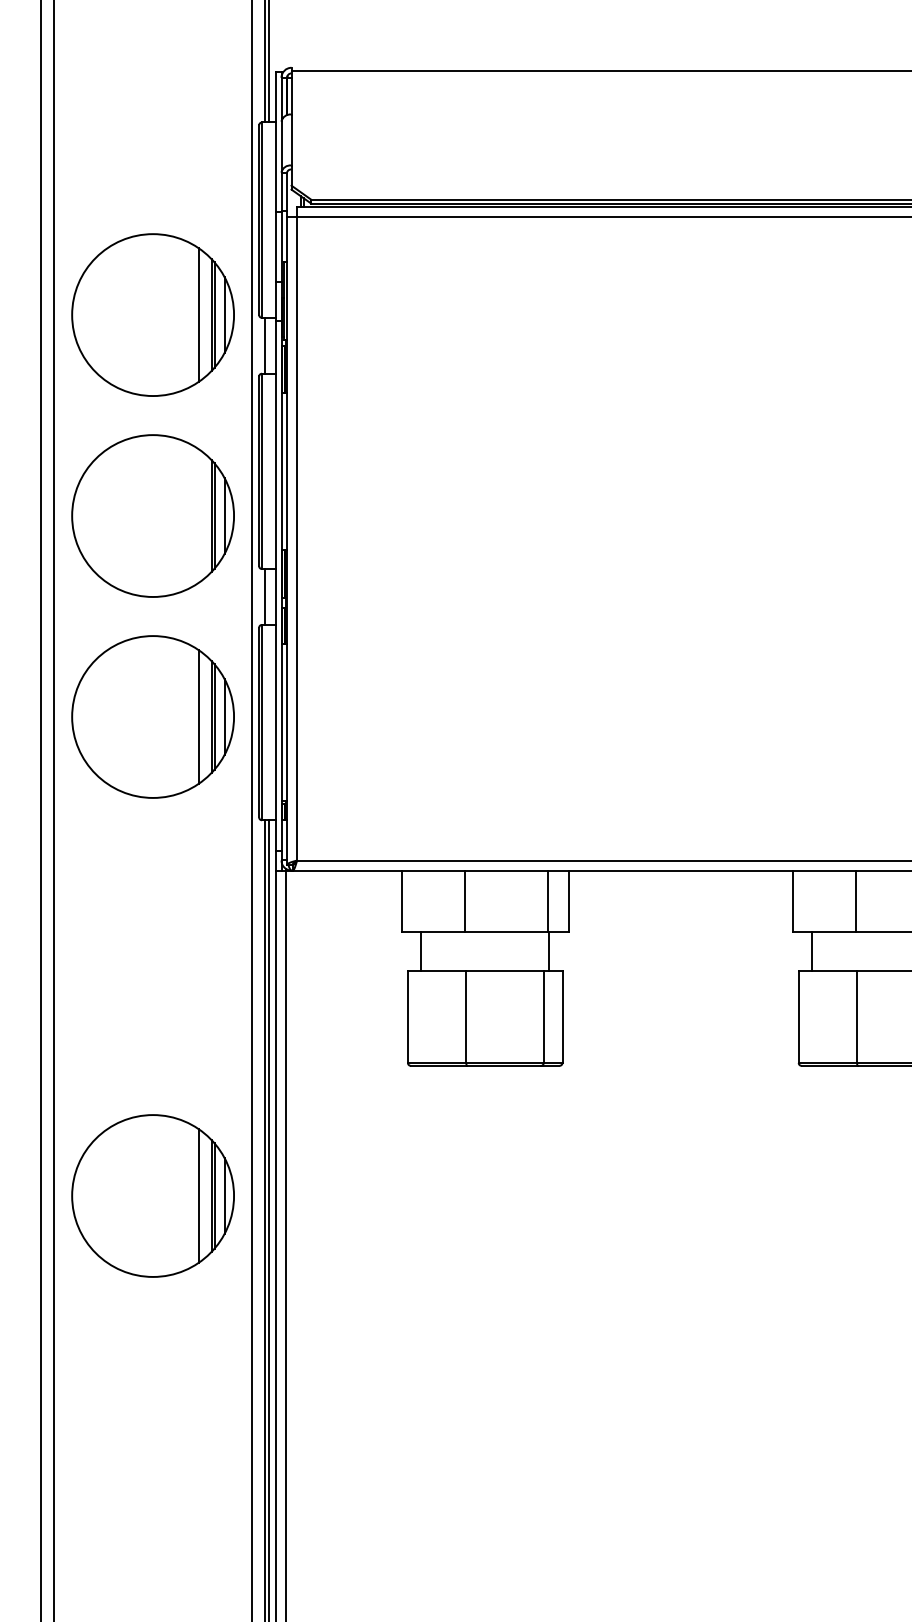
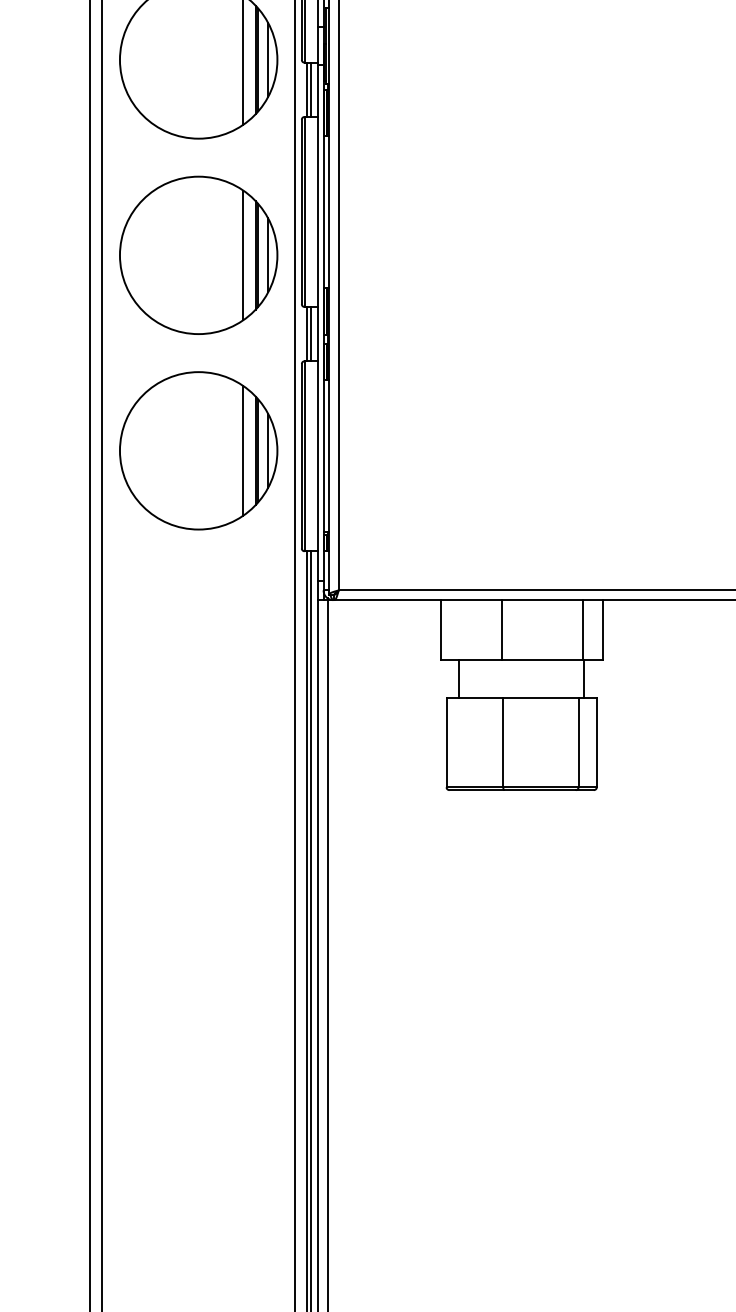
line: (268, 345) -> (310, 89), added
line: (199, 515) -> (243, 254), added
line: (268, 596) -> (310, 333), added
part: (152, 1195) -> (198, 916), removed

